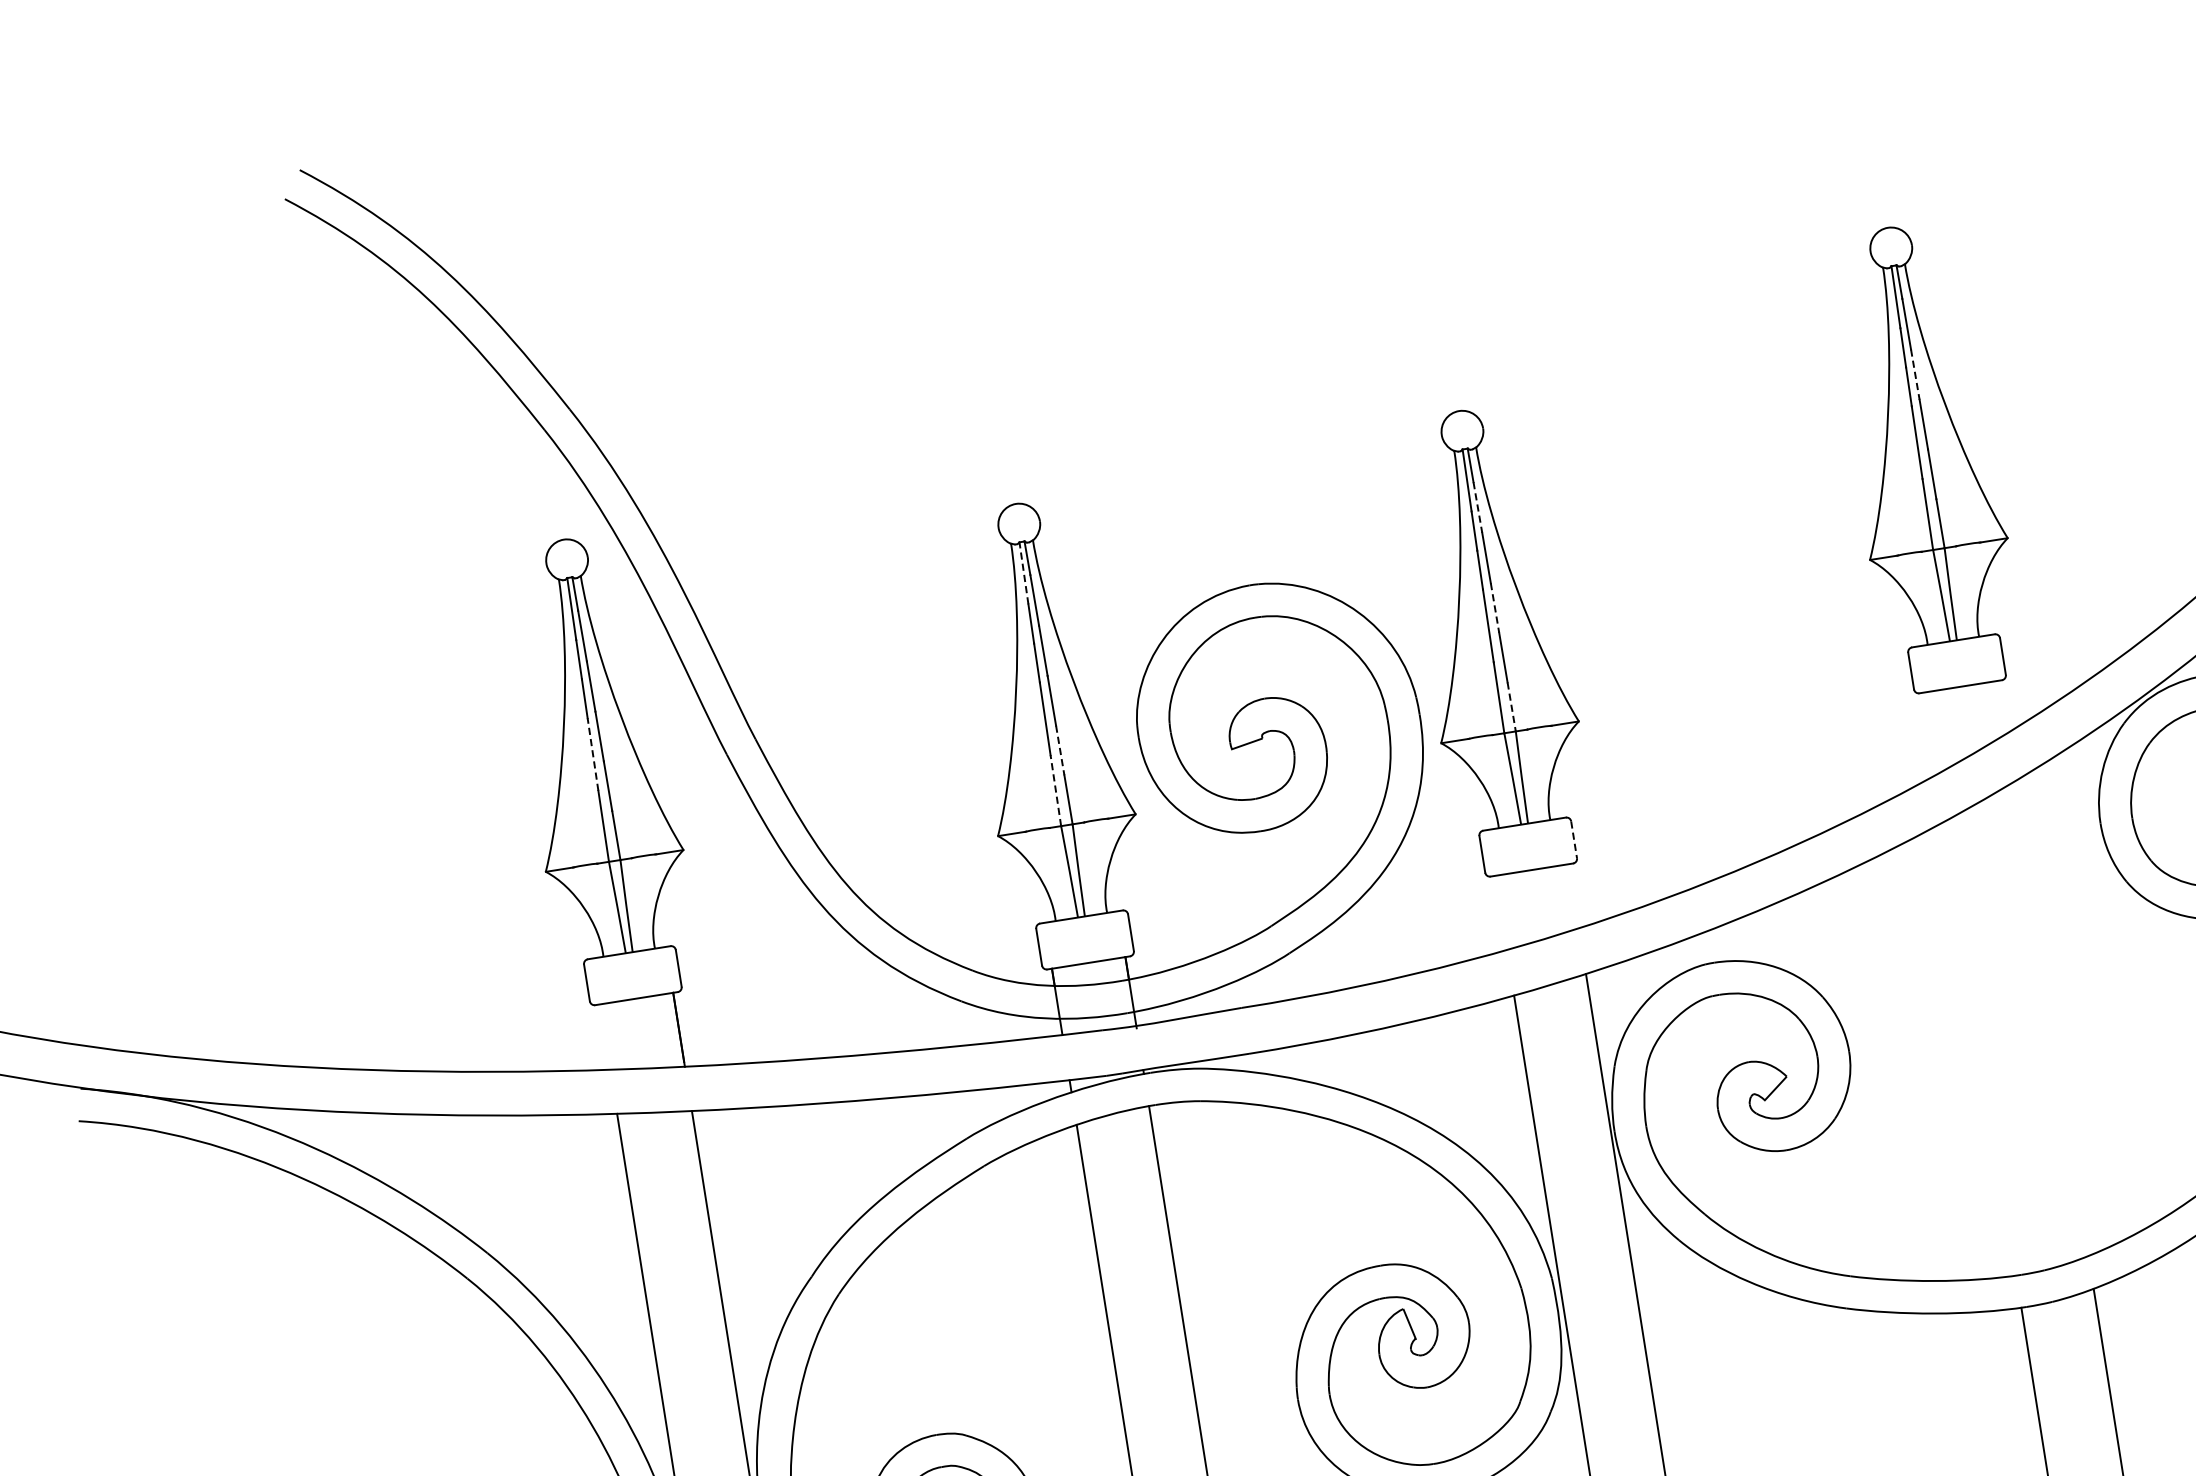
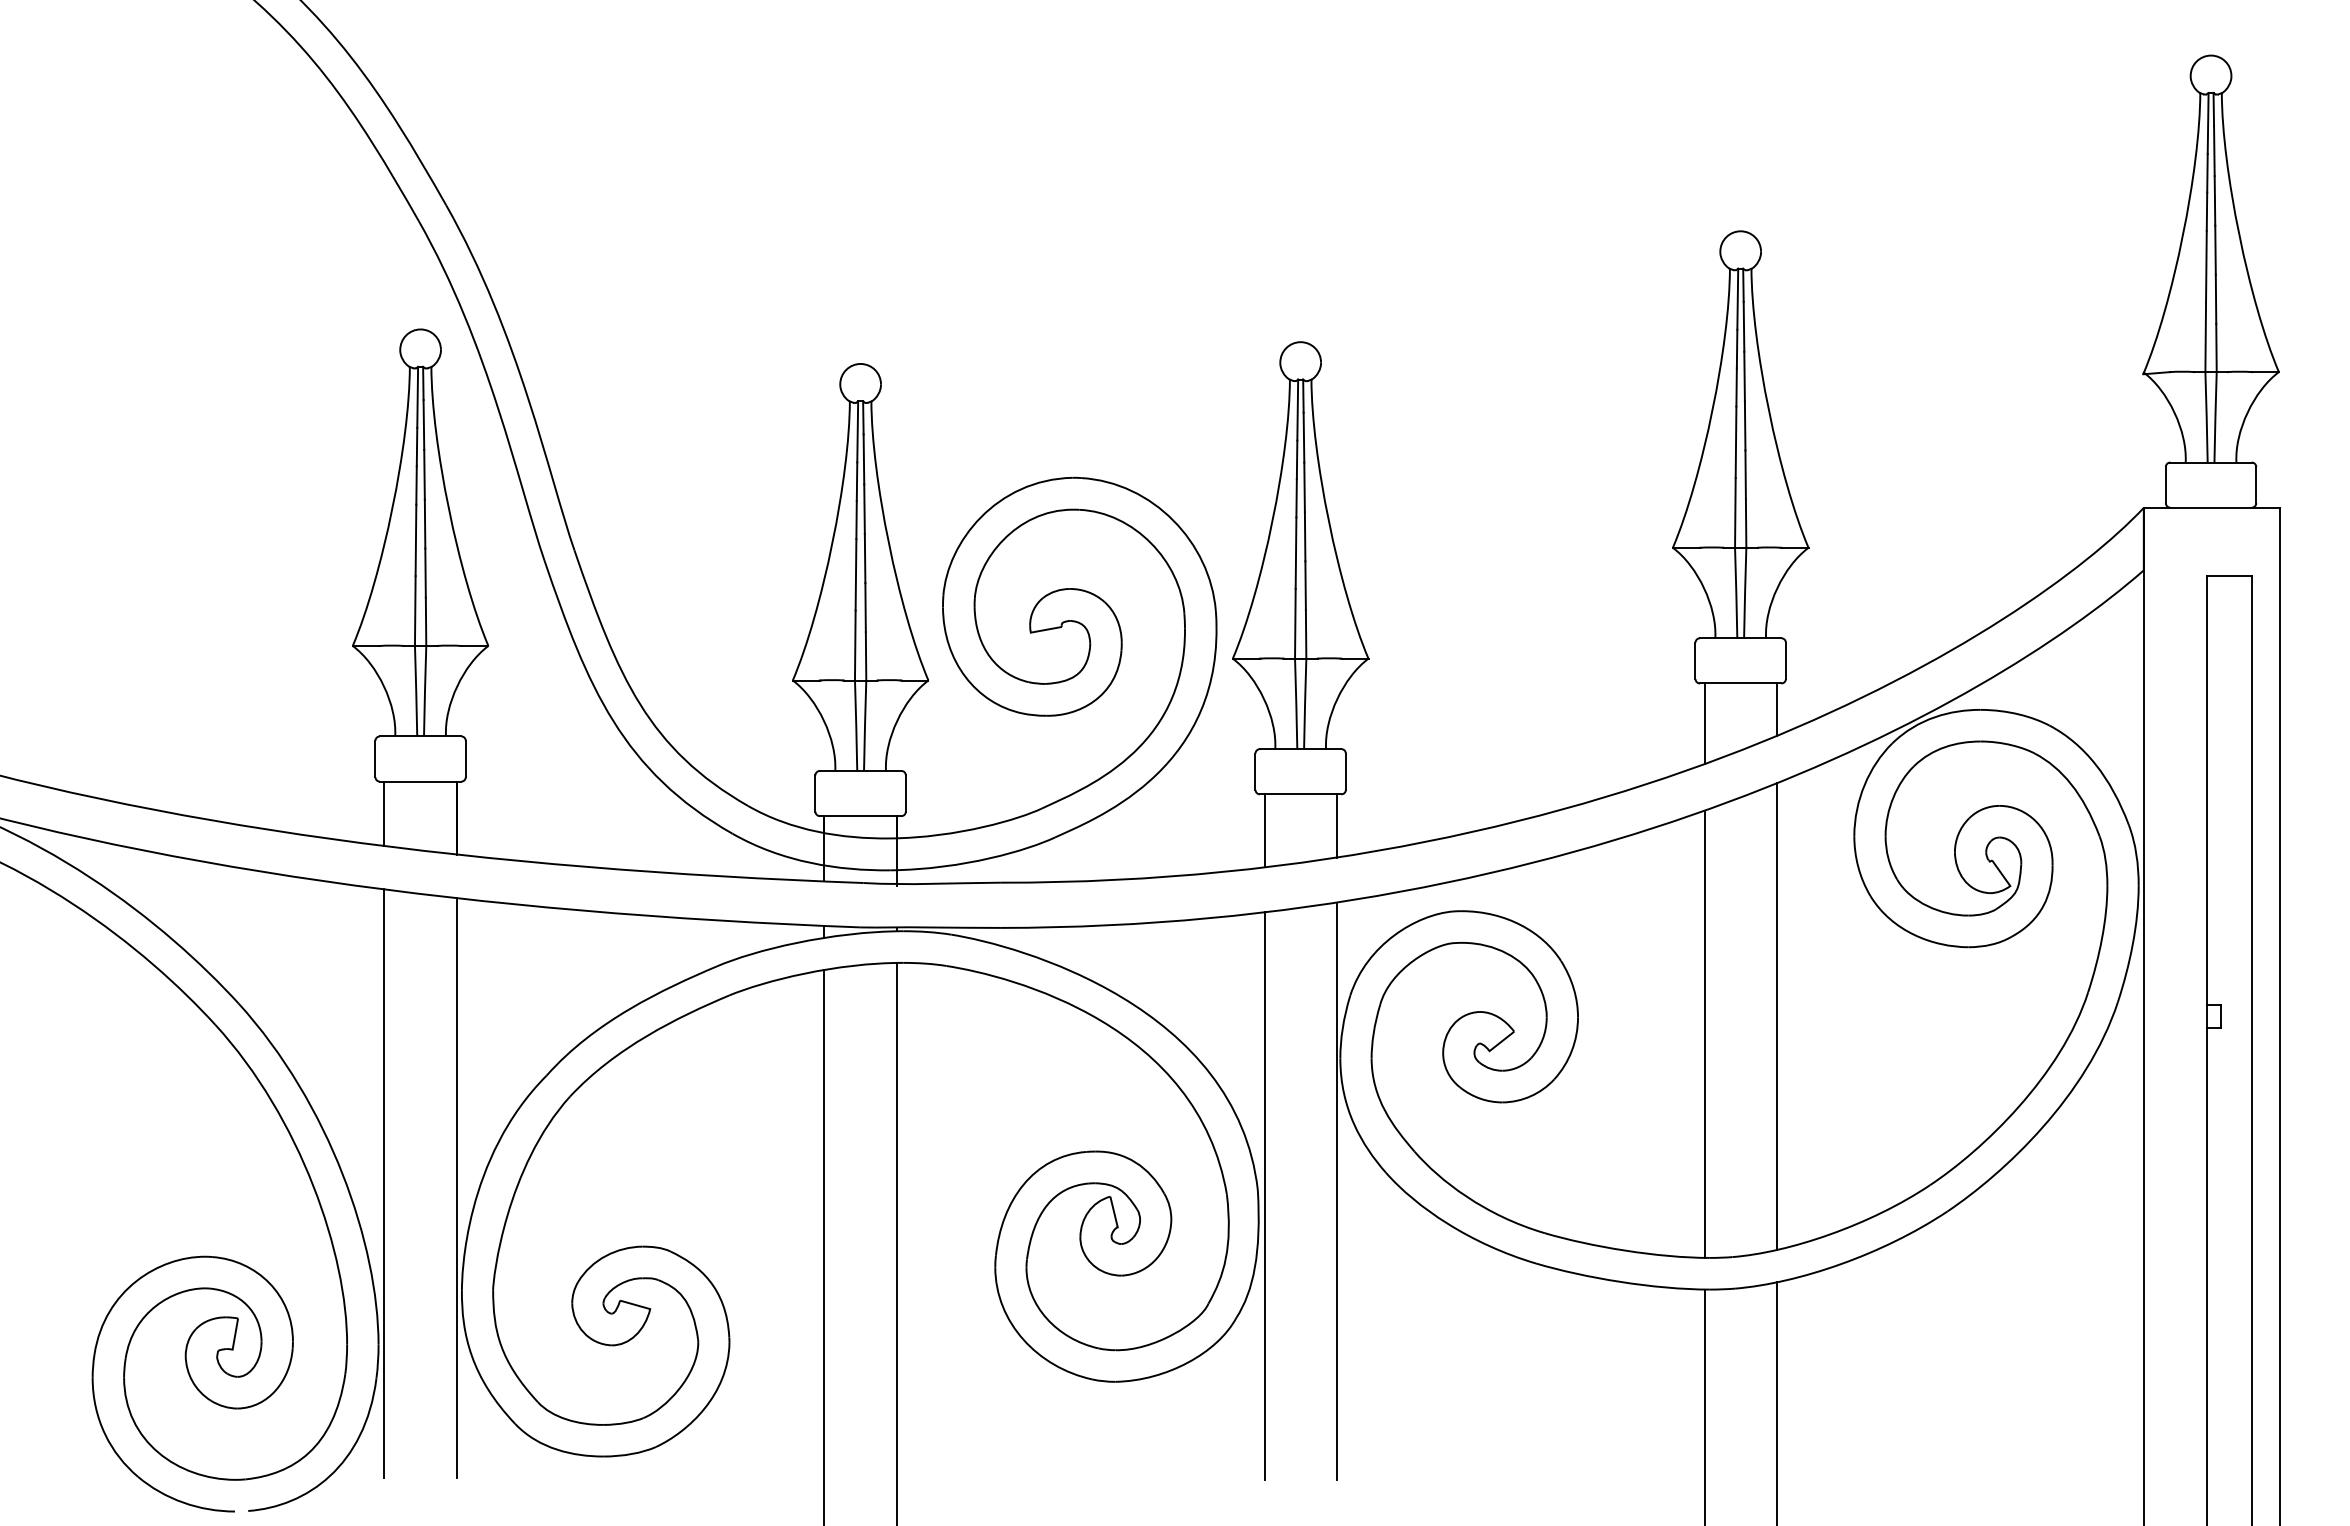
line: (1915, 374) -> (1744, 376), dashed -> solid
line: (1477, 507) -> (1303, 437), dashed -> solid
line: (1023, 572) -> (857, 431), dashed -> solid
line: (1495, 607) -> (1305, 536), dashed -> solid
line: (1512, 707) -> (1306, 635), dashed -> solid
line: (2001, 707) -> (1776, 709), added
line: (1930, 733) -> (1704, 723), added
line: (1060, 750) -> (865, 607), dashed -> solid
line: (592, 754) -> (415, 540), dashed -> solid
line: (1056, 790) -> (855, 645), dashed -> solid
line: (1573, 840) -> (1345, 772), dashed -> solid
line: (1573, 895) -> (1336, 825), added
line: (1500, 912) -> (1264, 830), added
line: (2050, 1019) -> (1776, 1016), added
line: (604, 1036) -> (384, 813), added
line: (1980, 1047) -> (1704, 1033), added

